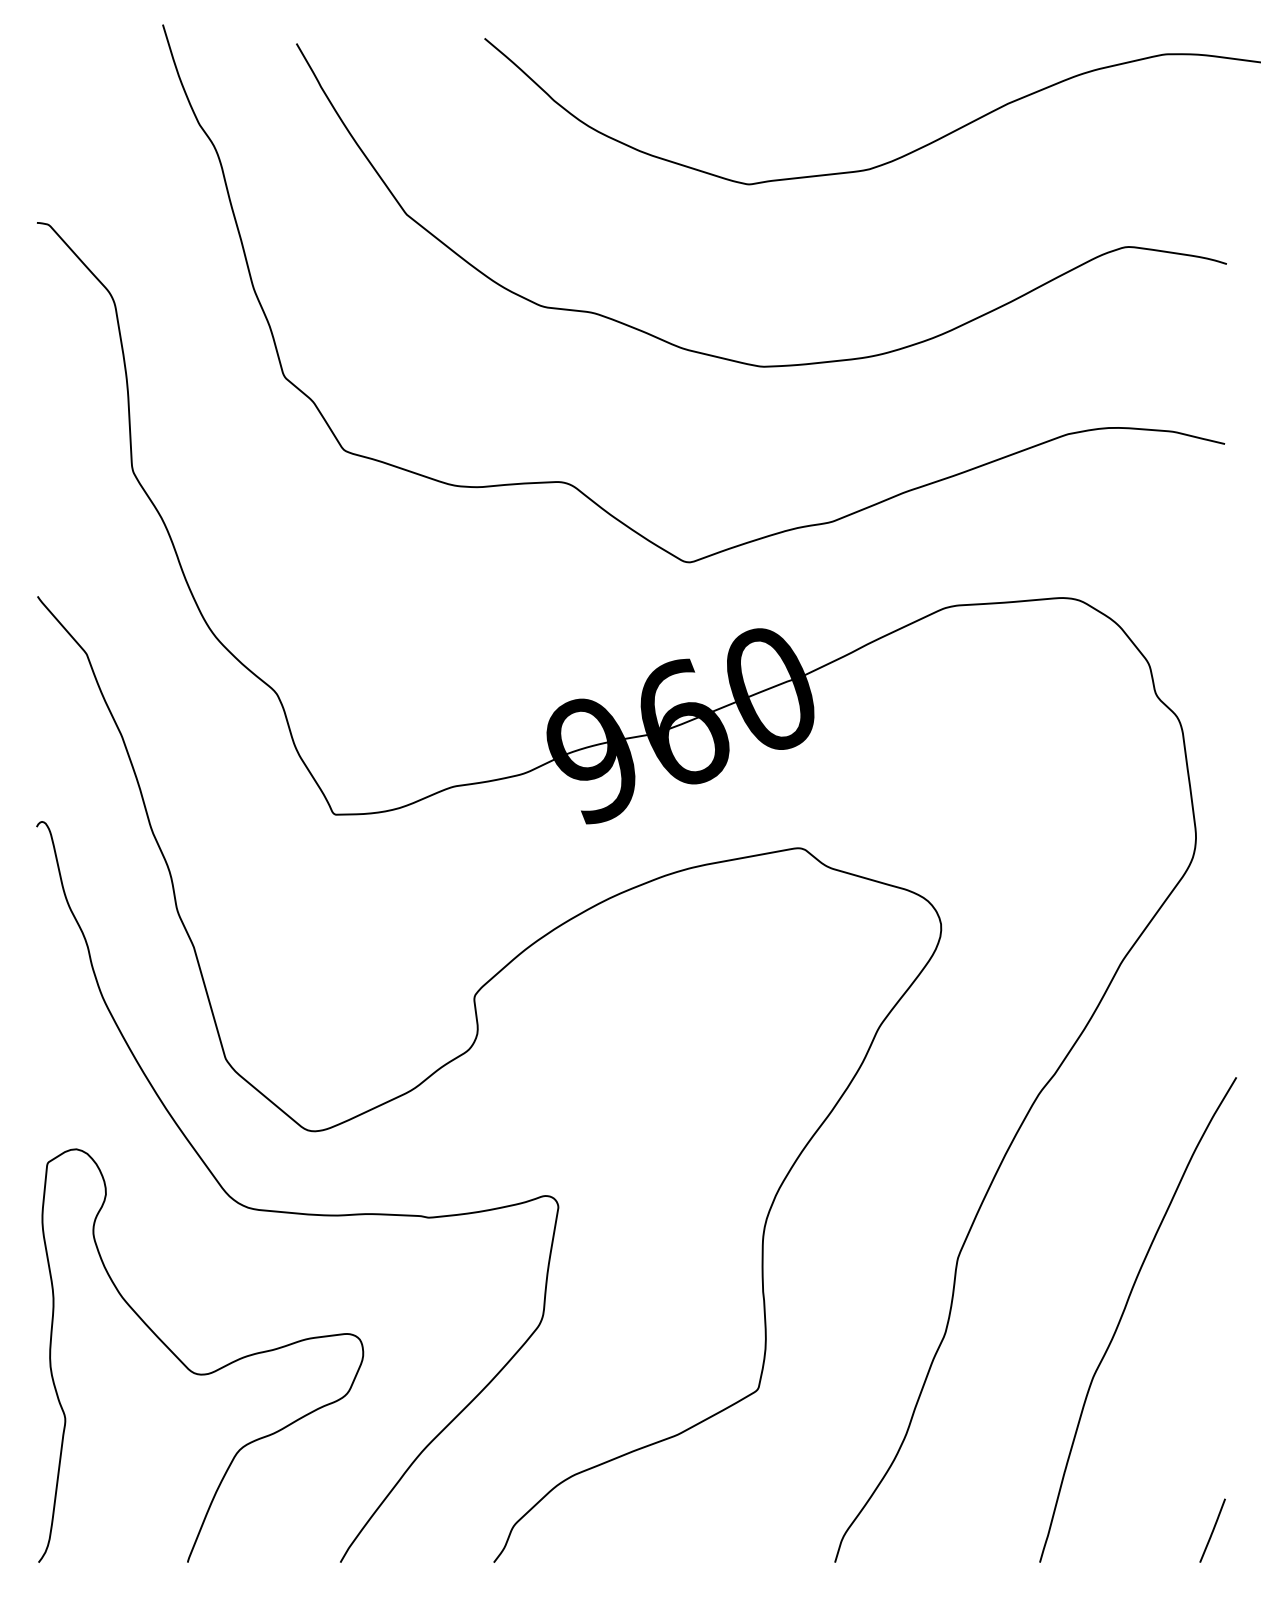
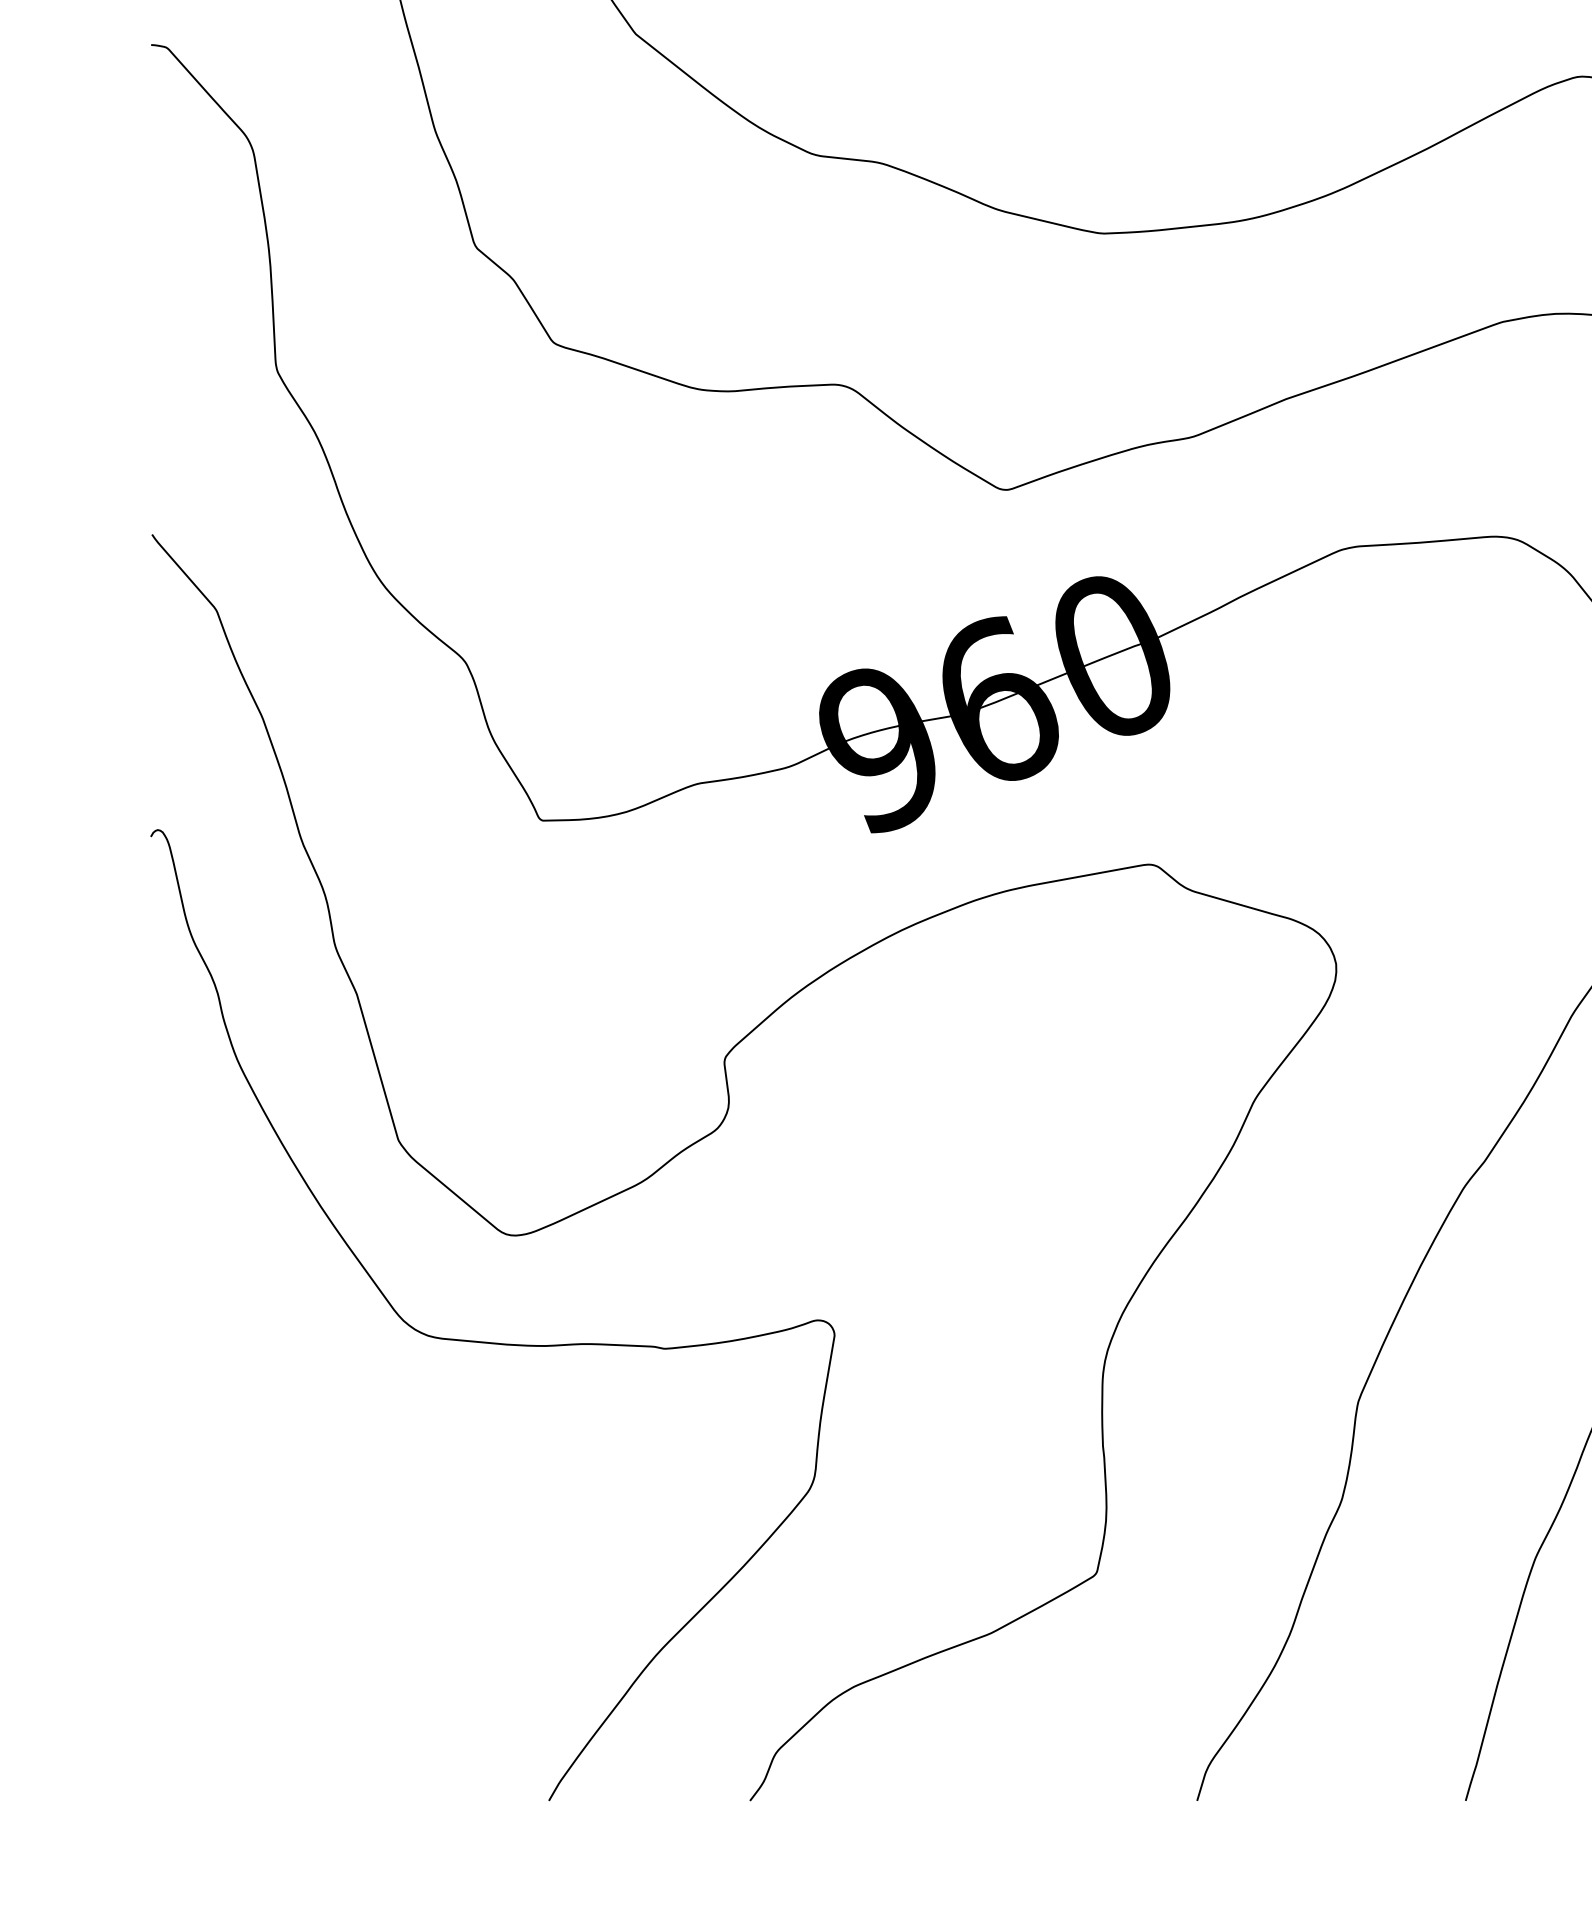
curve: (188, 1367) -> (349, 1545), removed

